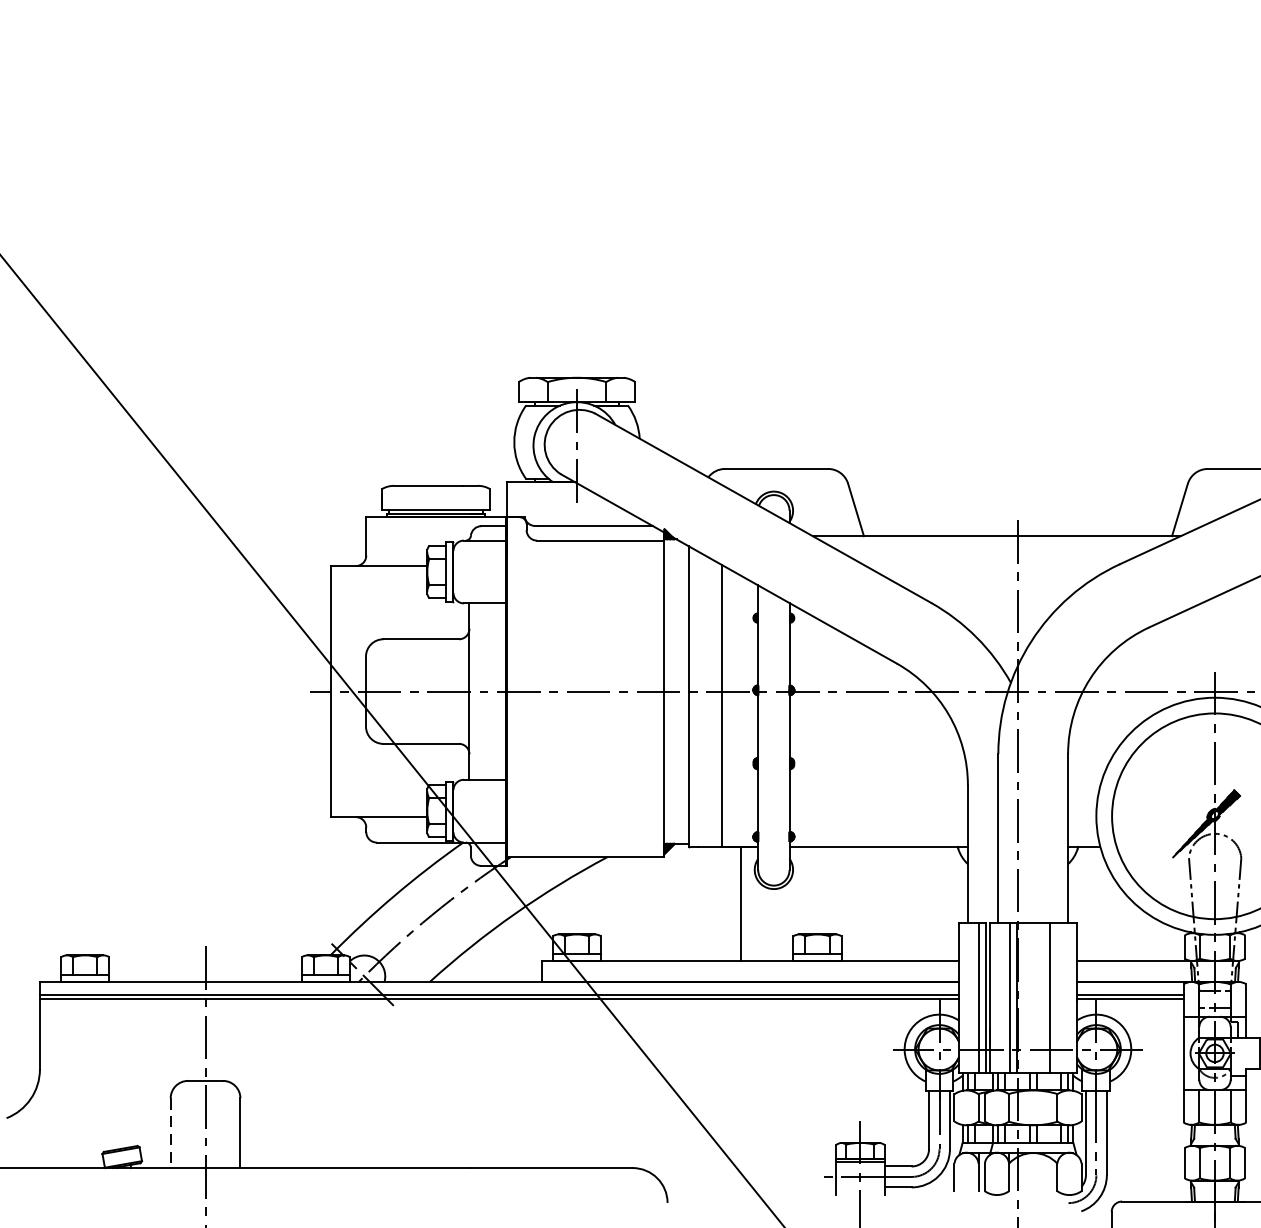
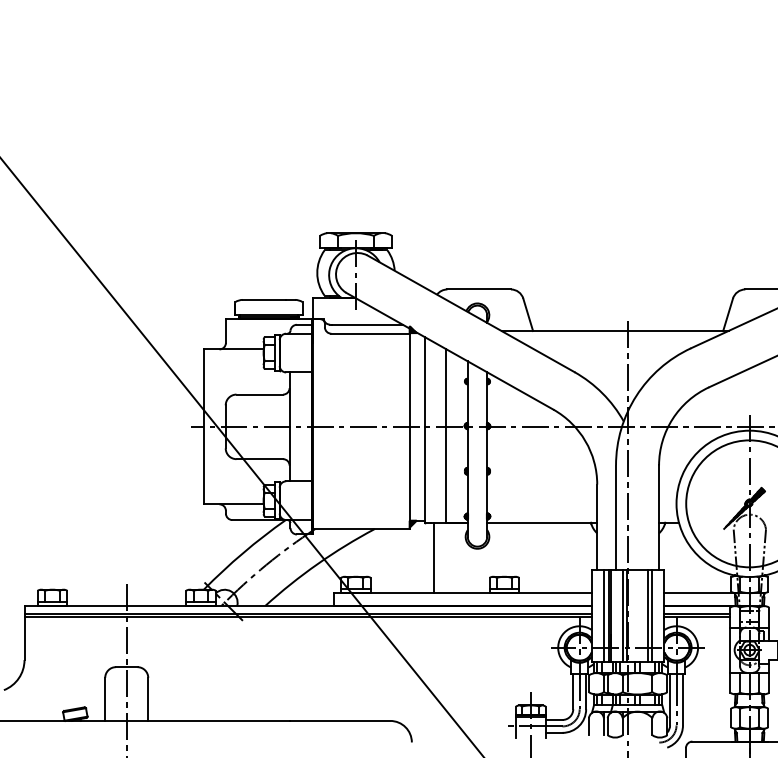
line: (741, 903) -> (434, 557), moved
line: (1057, 997) -> (652, 615), added
line: (171, 1133) -> (105, 699), dashed -> solid

